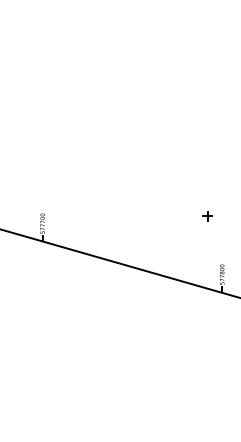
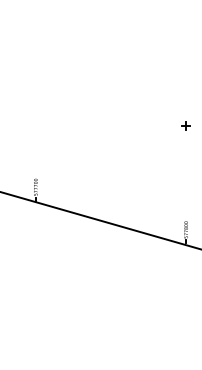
part: (207, 215) -> (185, 125), moved

